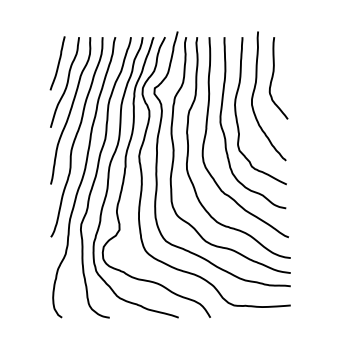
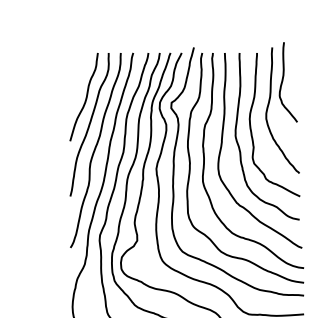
curve: (57, 63) -> (76, 78), removed
curve: (273, 77) -> (283, 81), moved

